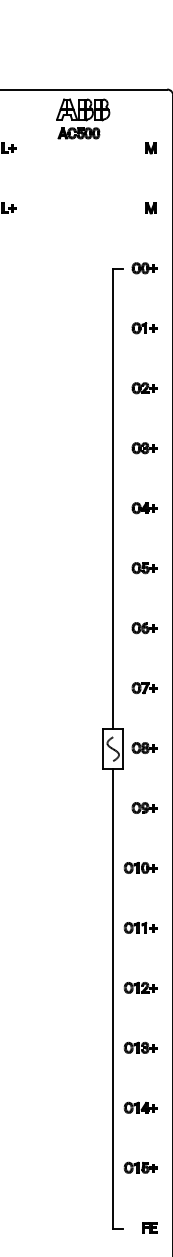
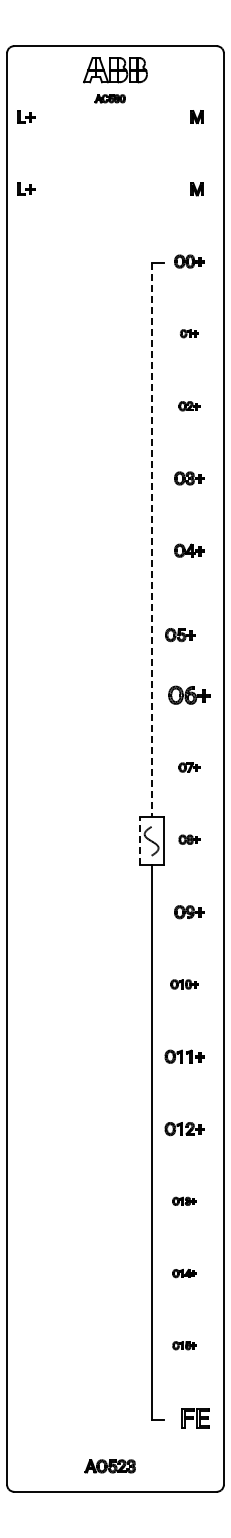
part: (78, 132) -> (109, 98), size x0.6
part: (144, 327) -> (189, 333), size x0.6
part: (144, 388) -> (189, 406), size x0.7
line: (113, 499) -> (151, 540), solid -> dashed
part: (144, 568) -> (180, 635), moved
part: (144, 628) -> (189, 695), size x1.4
part: (144, 687) -> (189, 767), size x0.7
part: (144, 747) -> (189, 839), size x0.7
line: (103, 748) -> (139, 840), solid -> dashed
part: (140, 868) -> (184, 984), size x0.7
part: (140, 1048) -> (184, 1201), size x0.6
part: (140, 1107) -> (184, 1273), size x0.6
part: (140, 1167) -> (184, 1345), size x0.6
part: (149, 1227) -> (195, 1417), size x1.6

